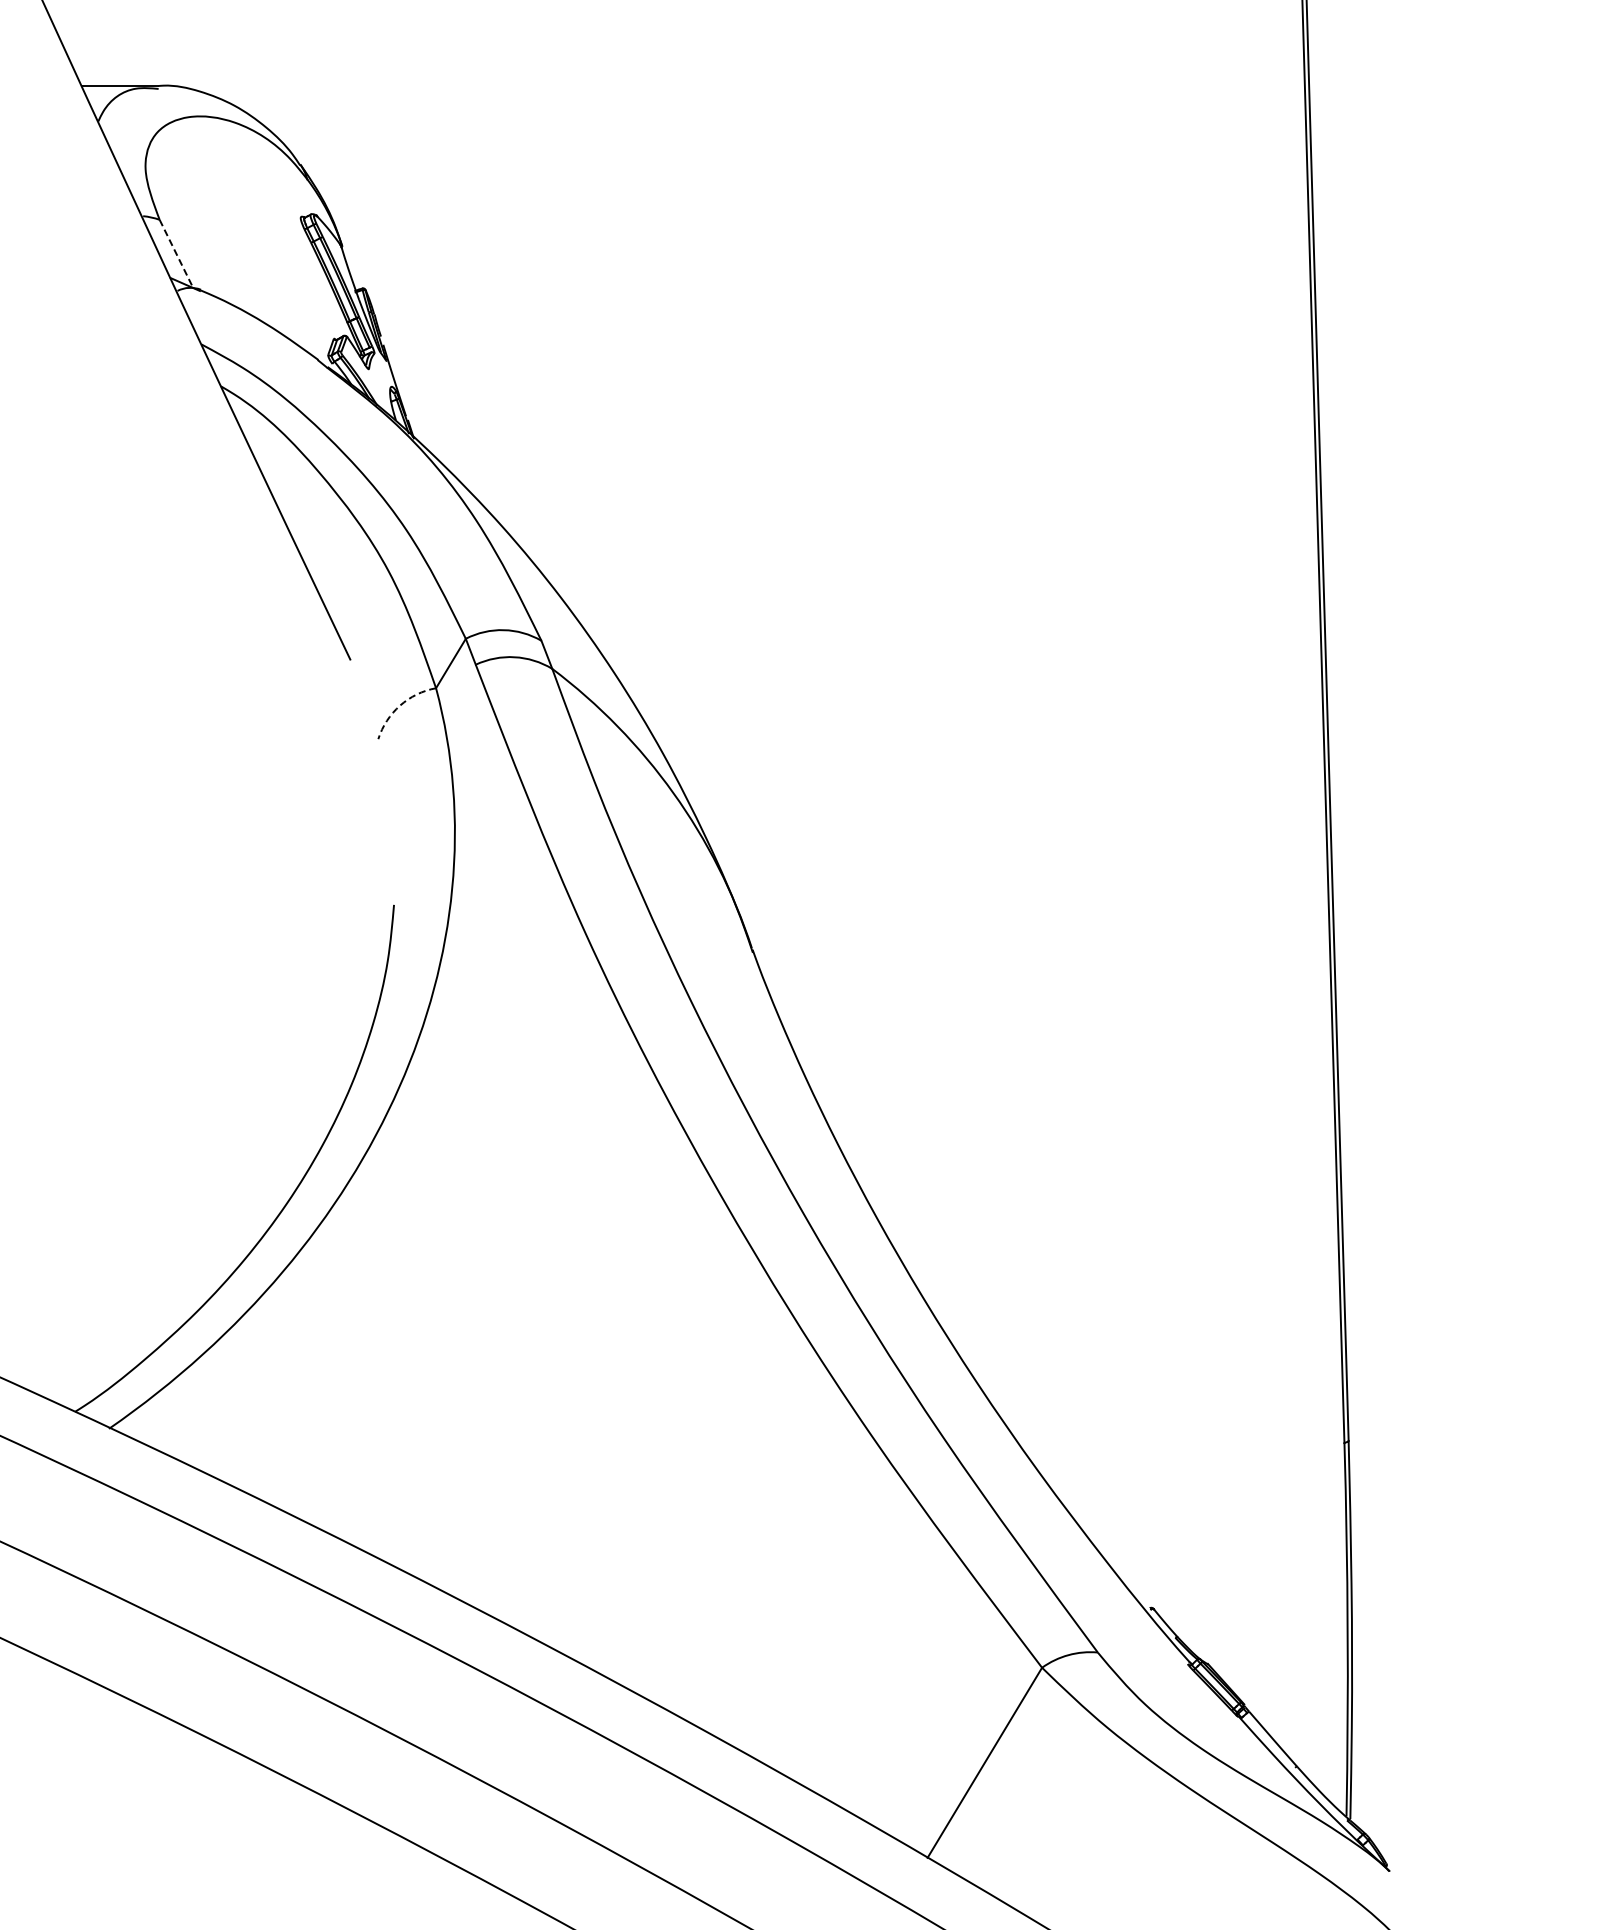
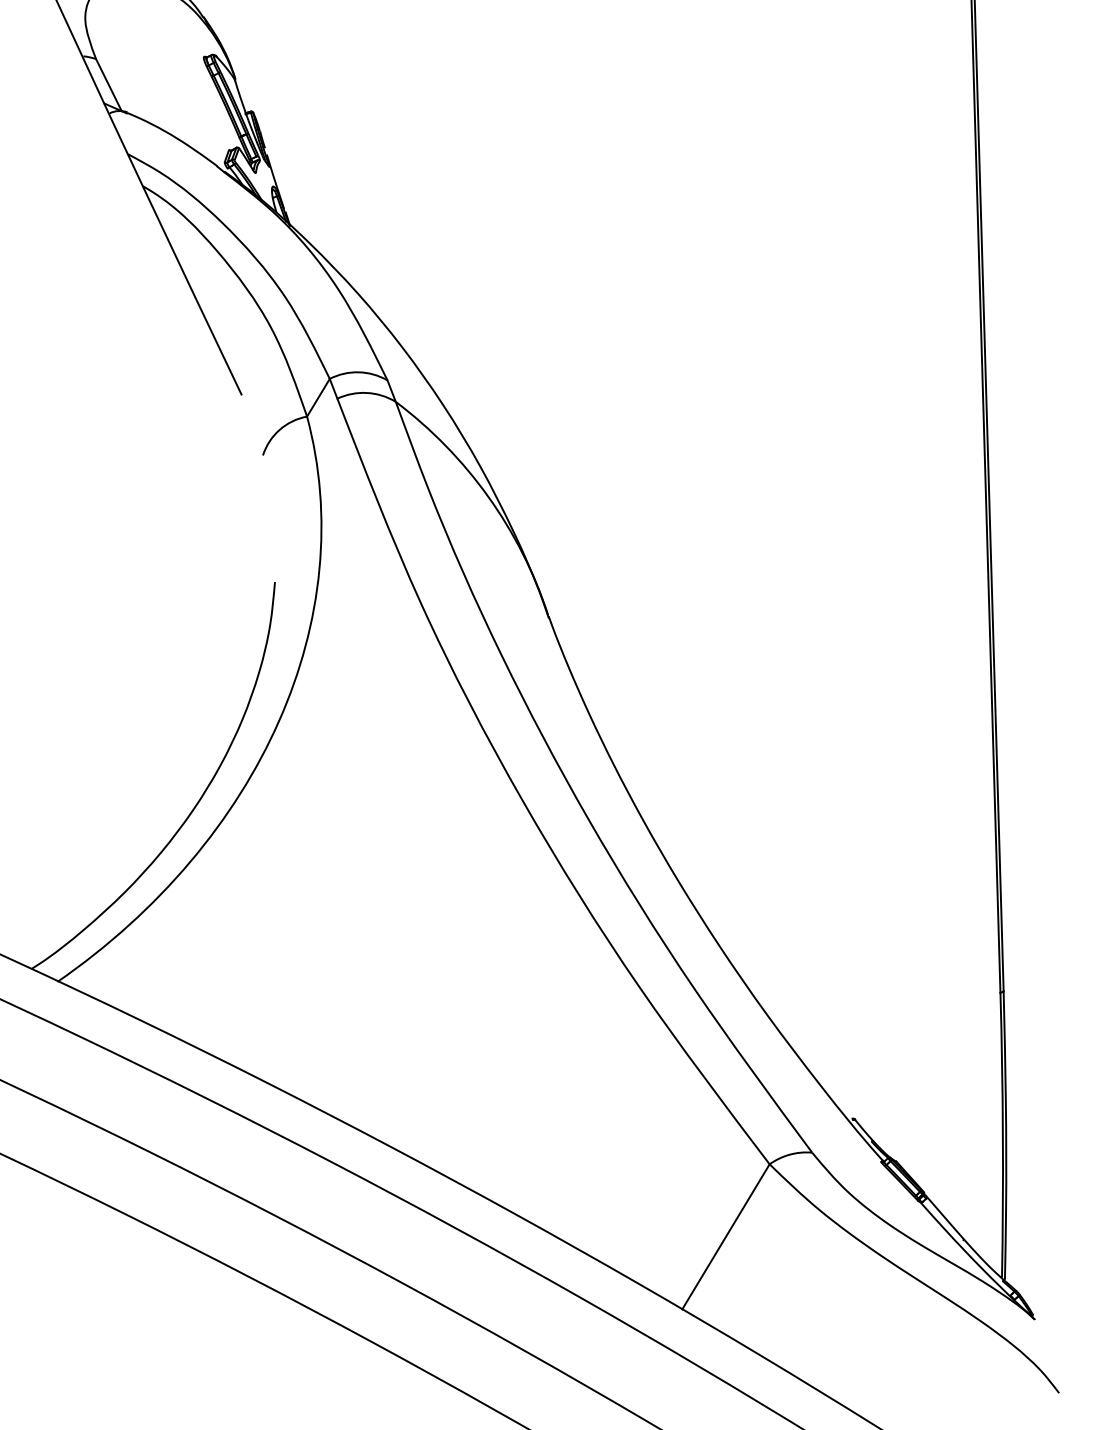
line: (176, 254) -> (108, 85), dashed -> solid
arc: (400, 705) -> (279, 429), dashed -> solid

